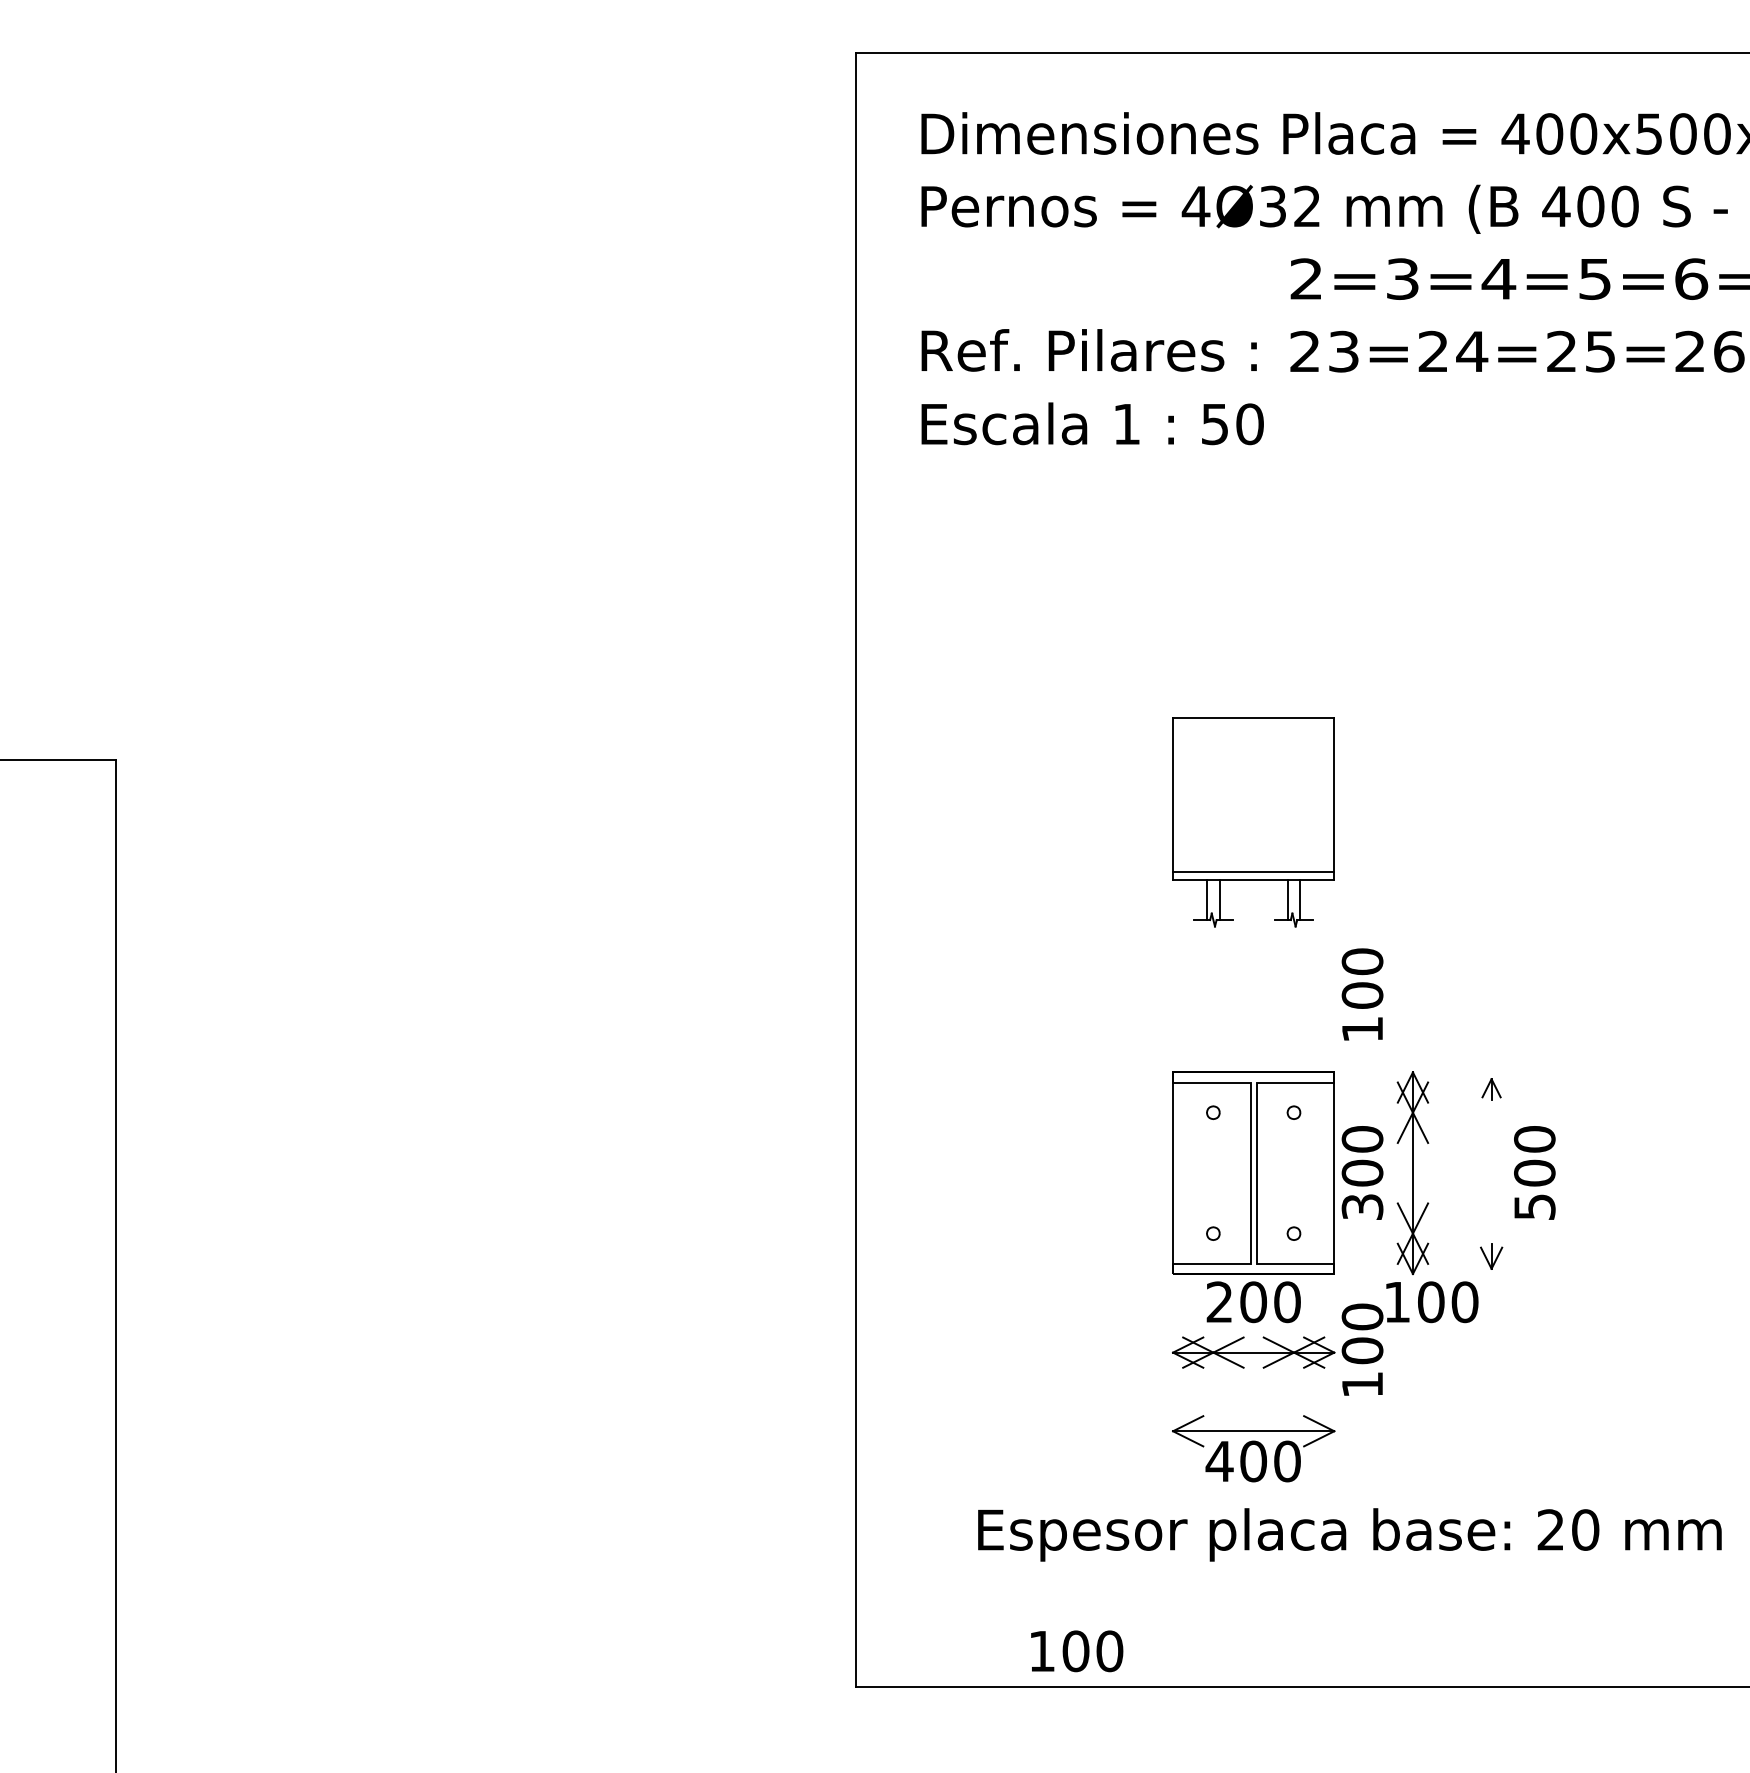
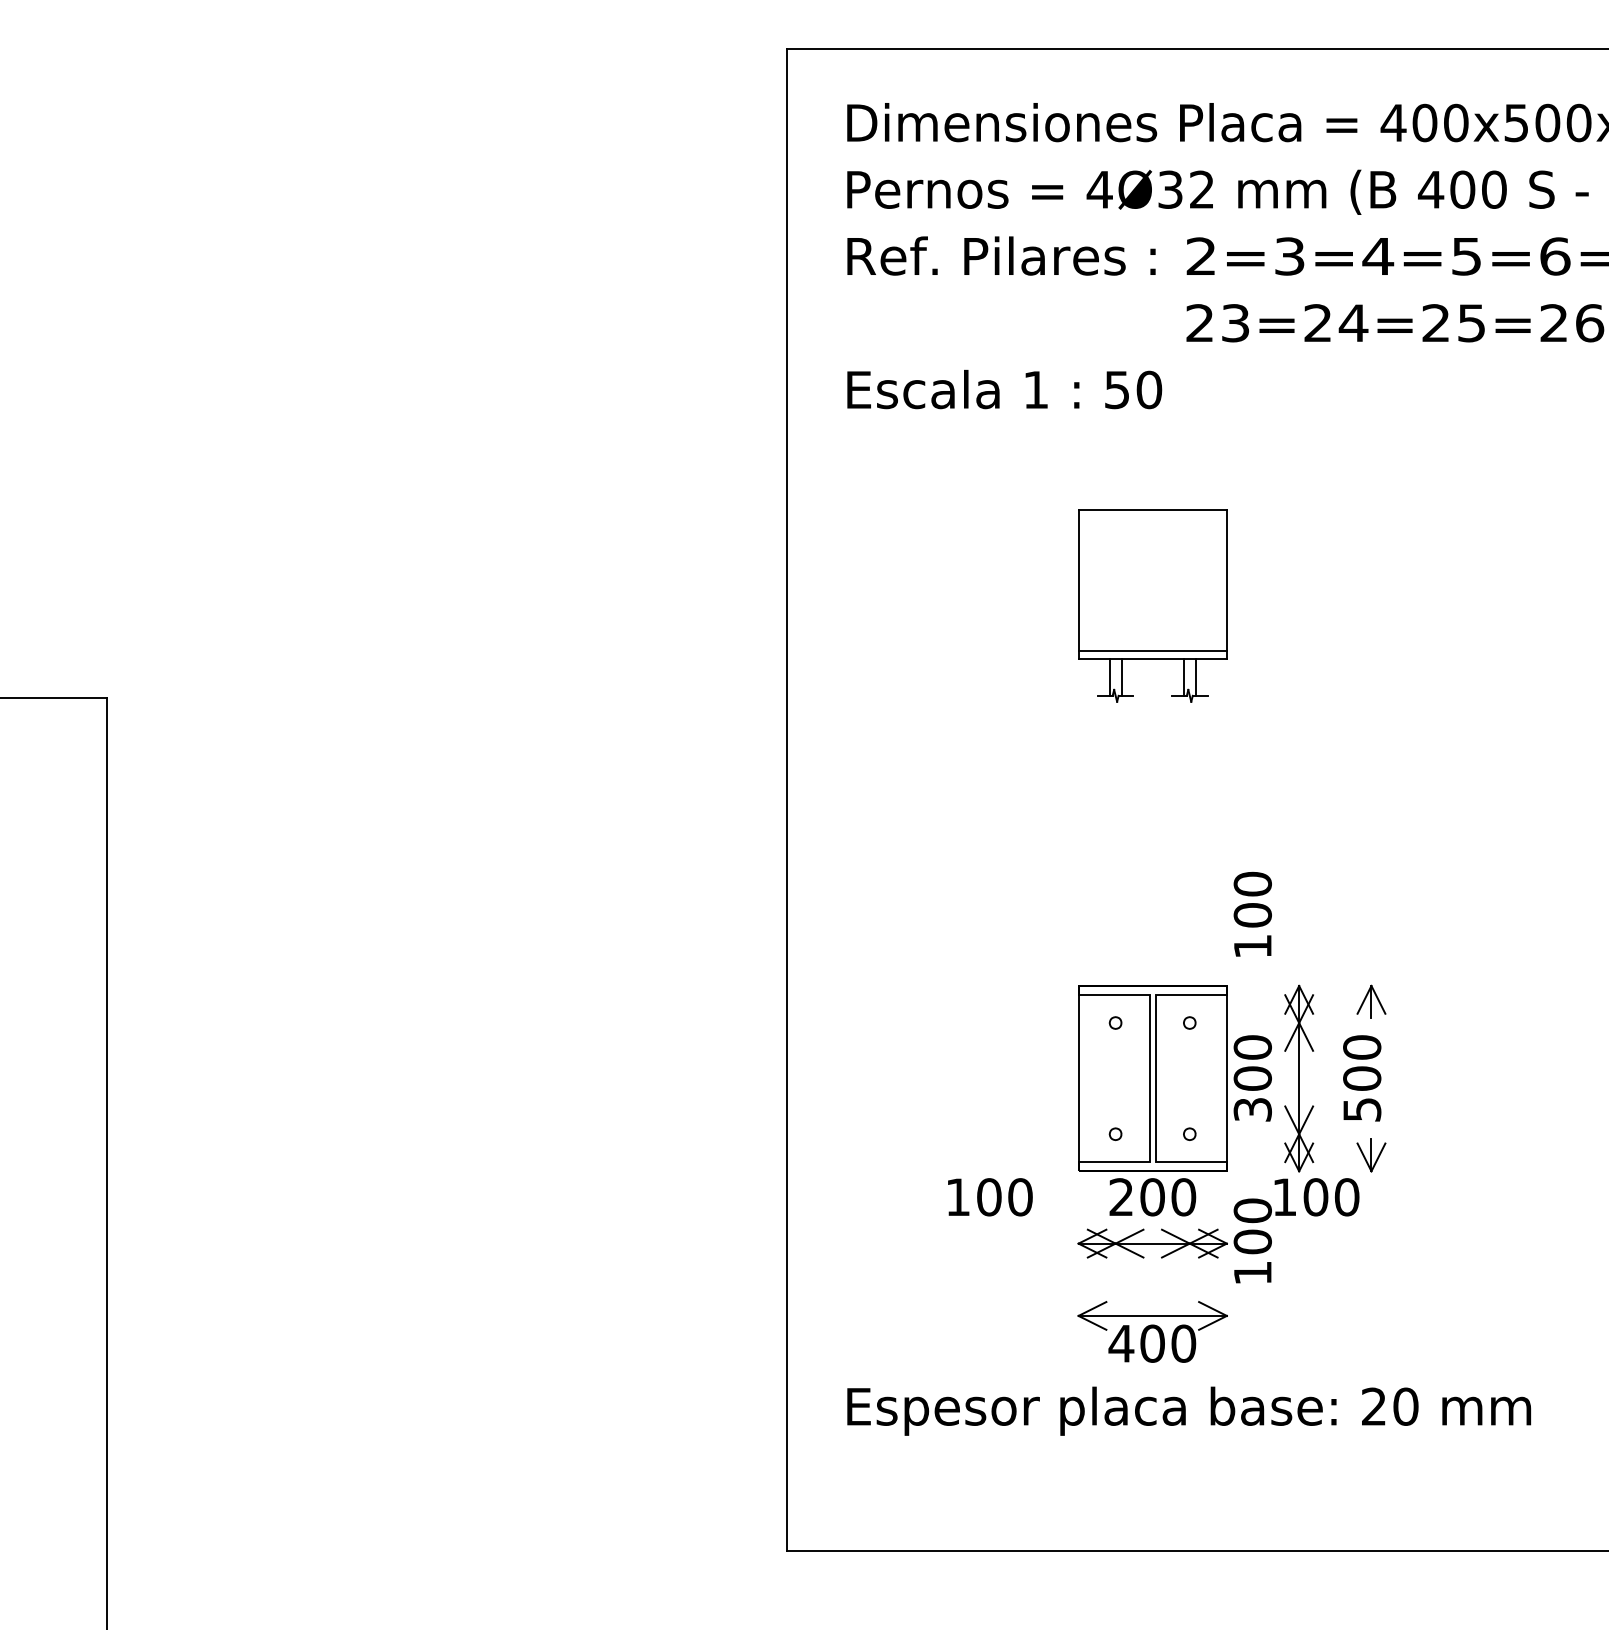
text: (1089, 349) -> (1001, 255), moved
part: (1253, 821) -> (1152, 605), moved
part: (1491, 1089) -> (1371, 1001), size x1.67
text: (1535, 1173) -> (1362, 1078), moved
part: (1491, 1256) -> (1371, 1155), size x1.43
text: (1349, 1534) -> (1188, 1410), moved
text: (1077, 1651) -> (990, 1197), moved

